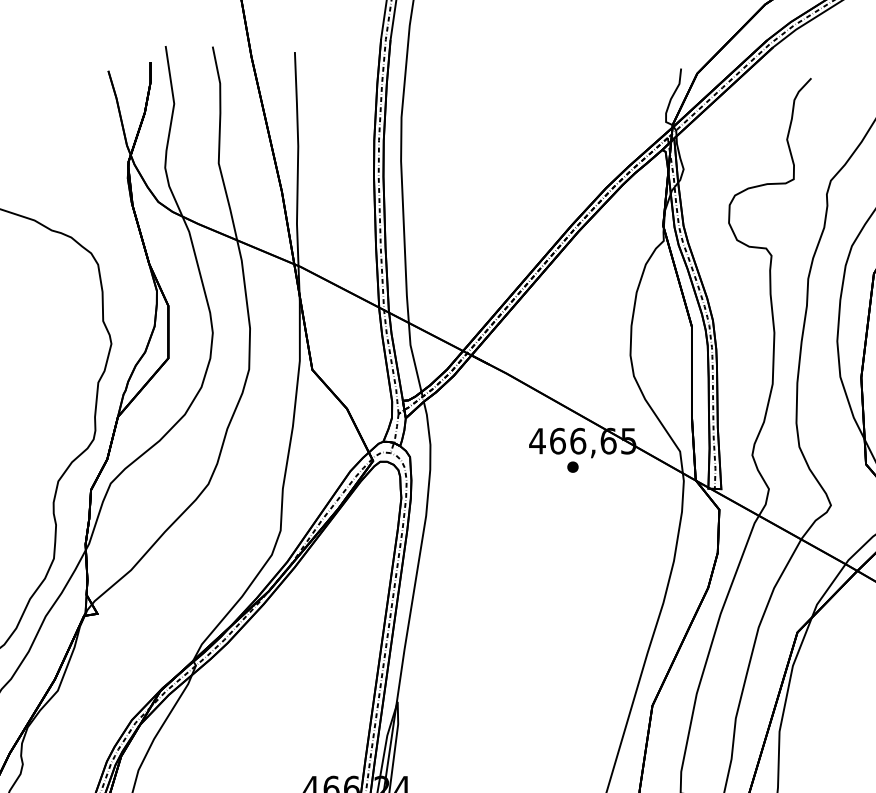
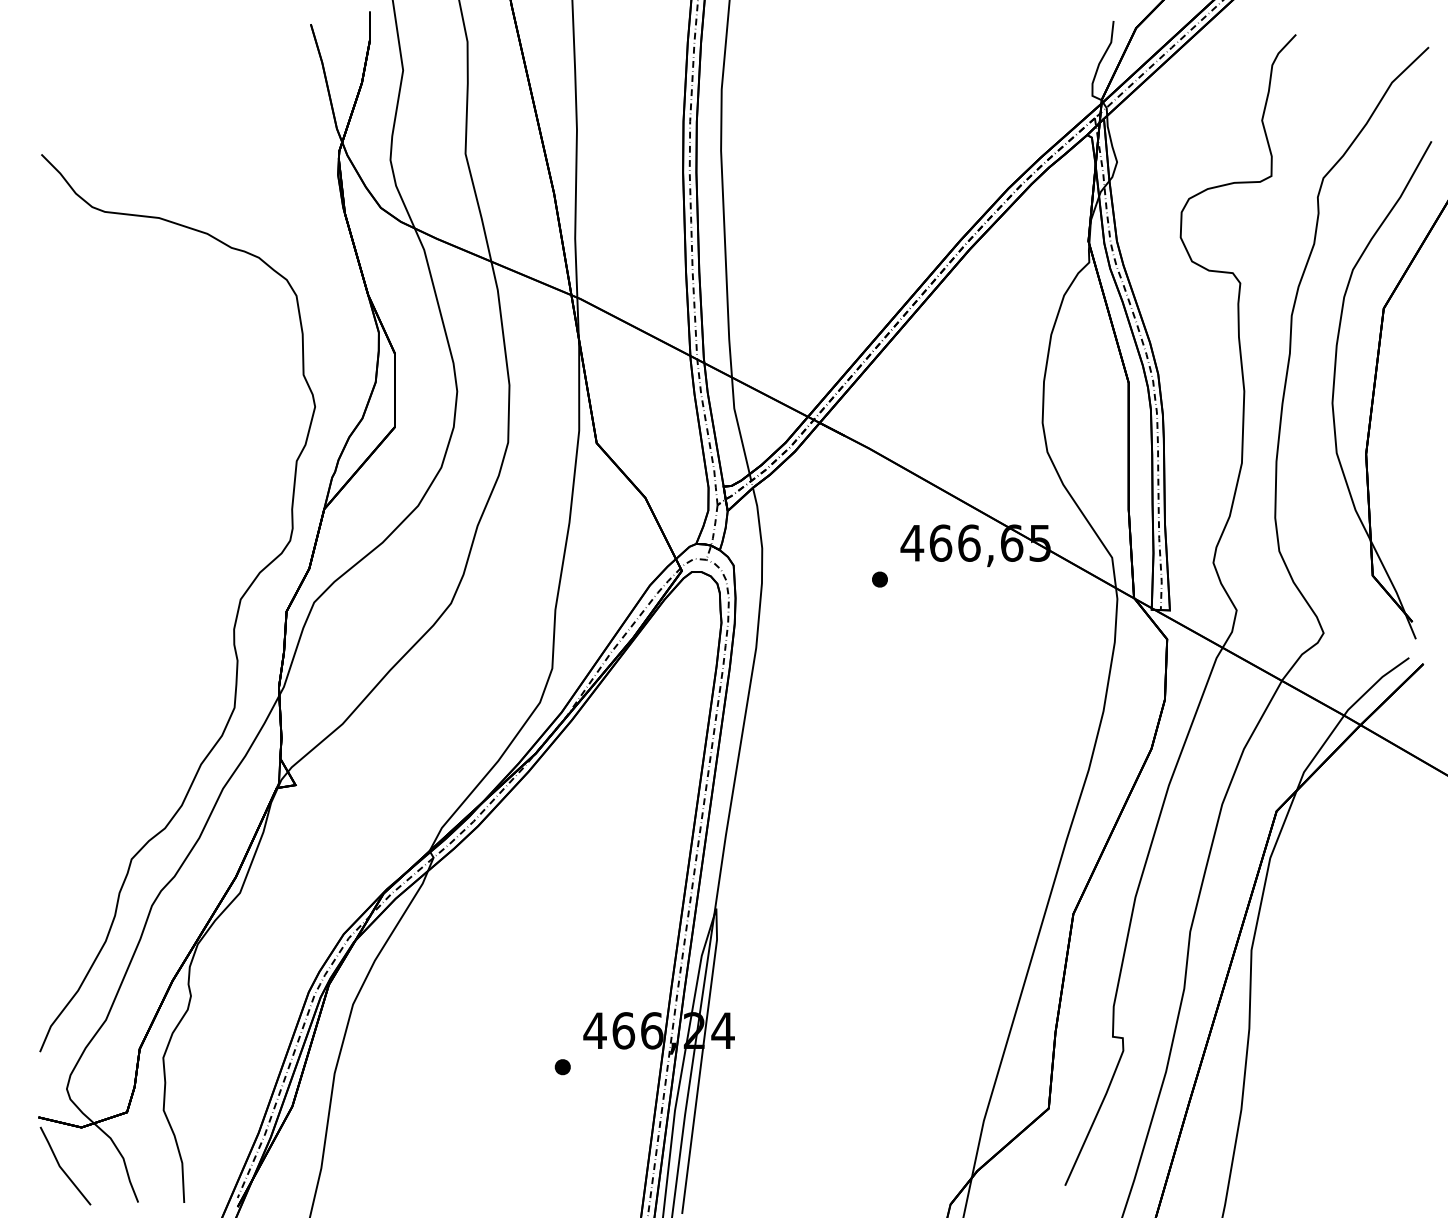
part: (572, 467) -> (879, 579), moved

